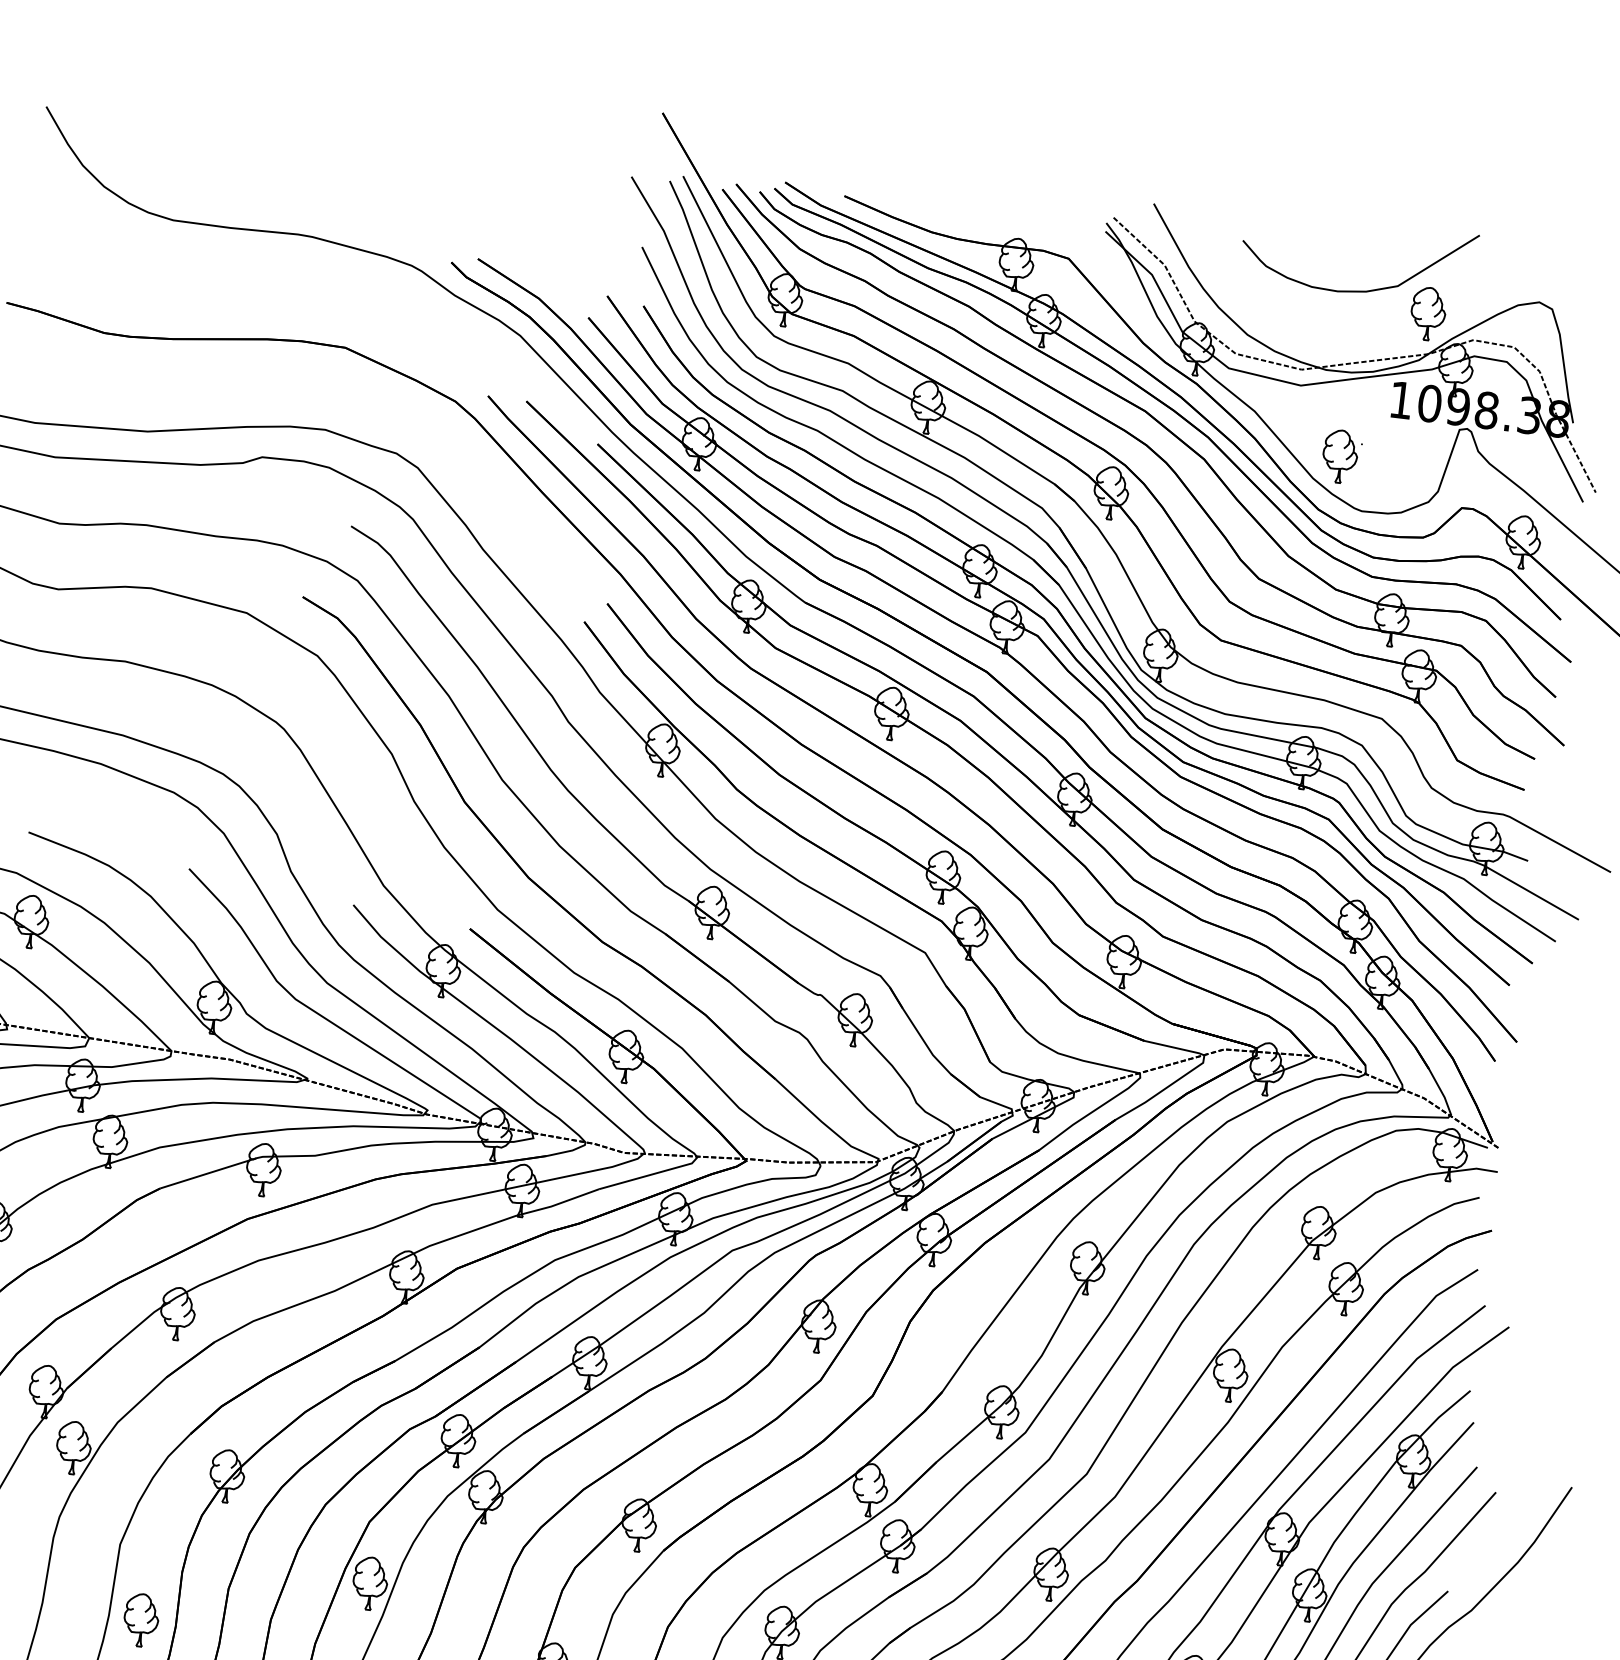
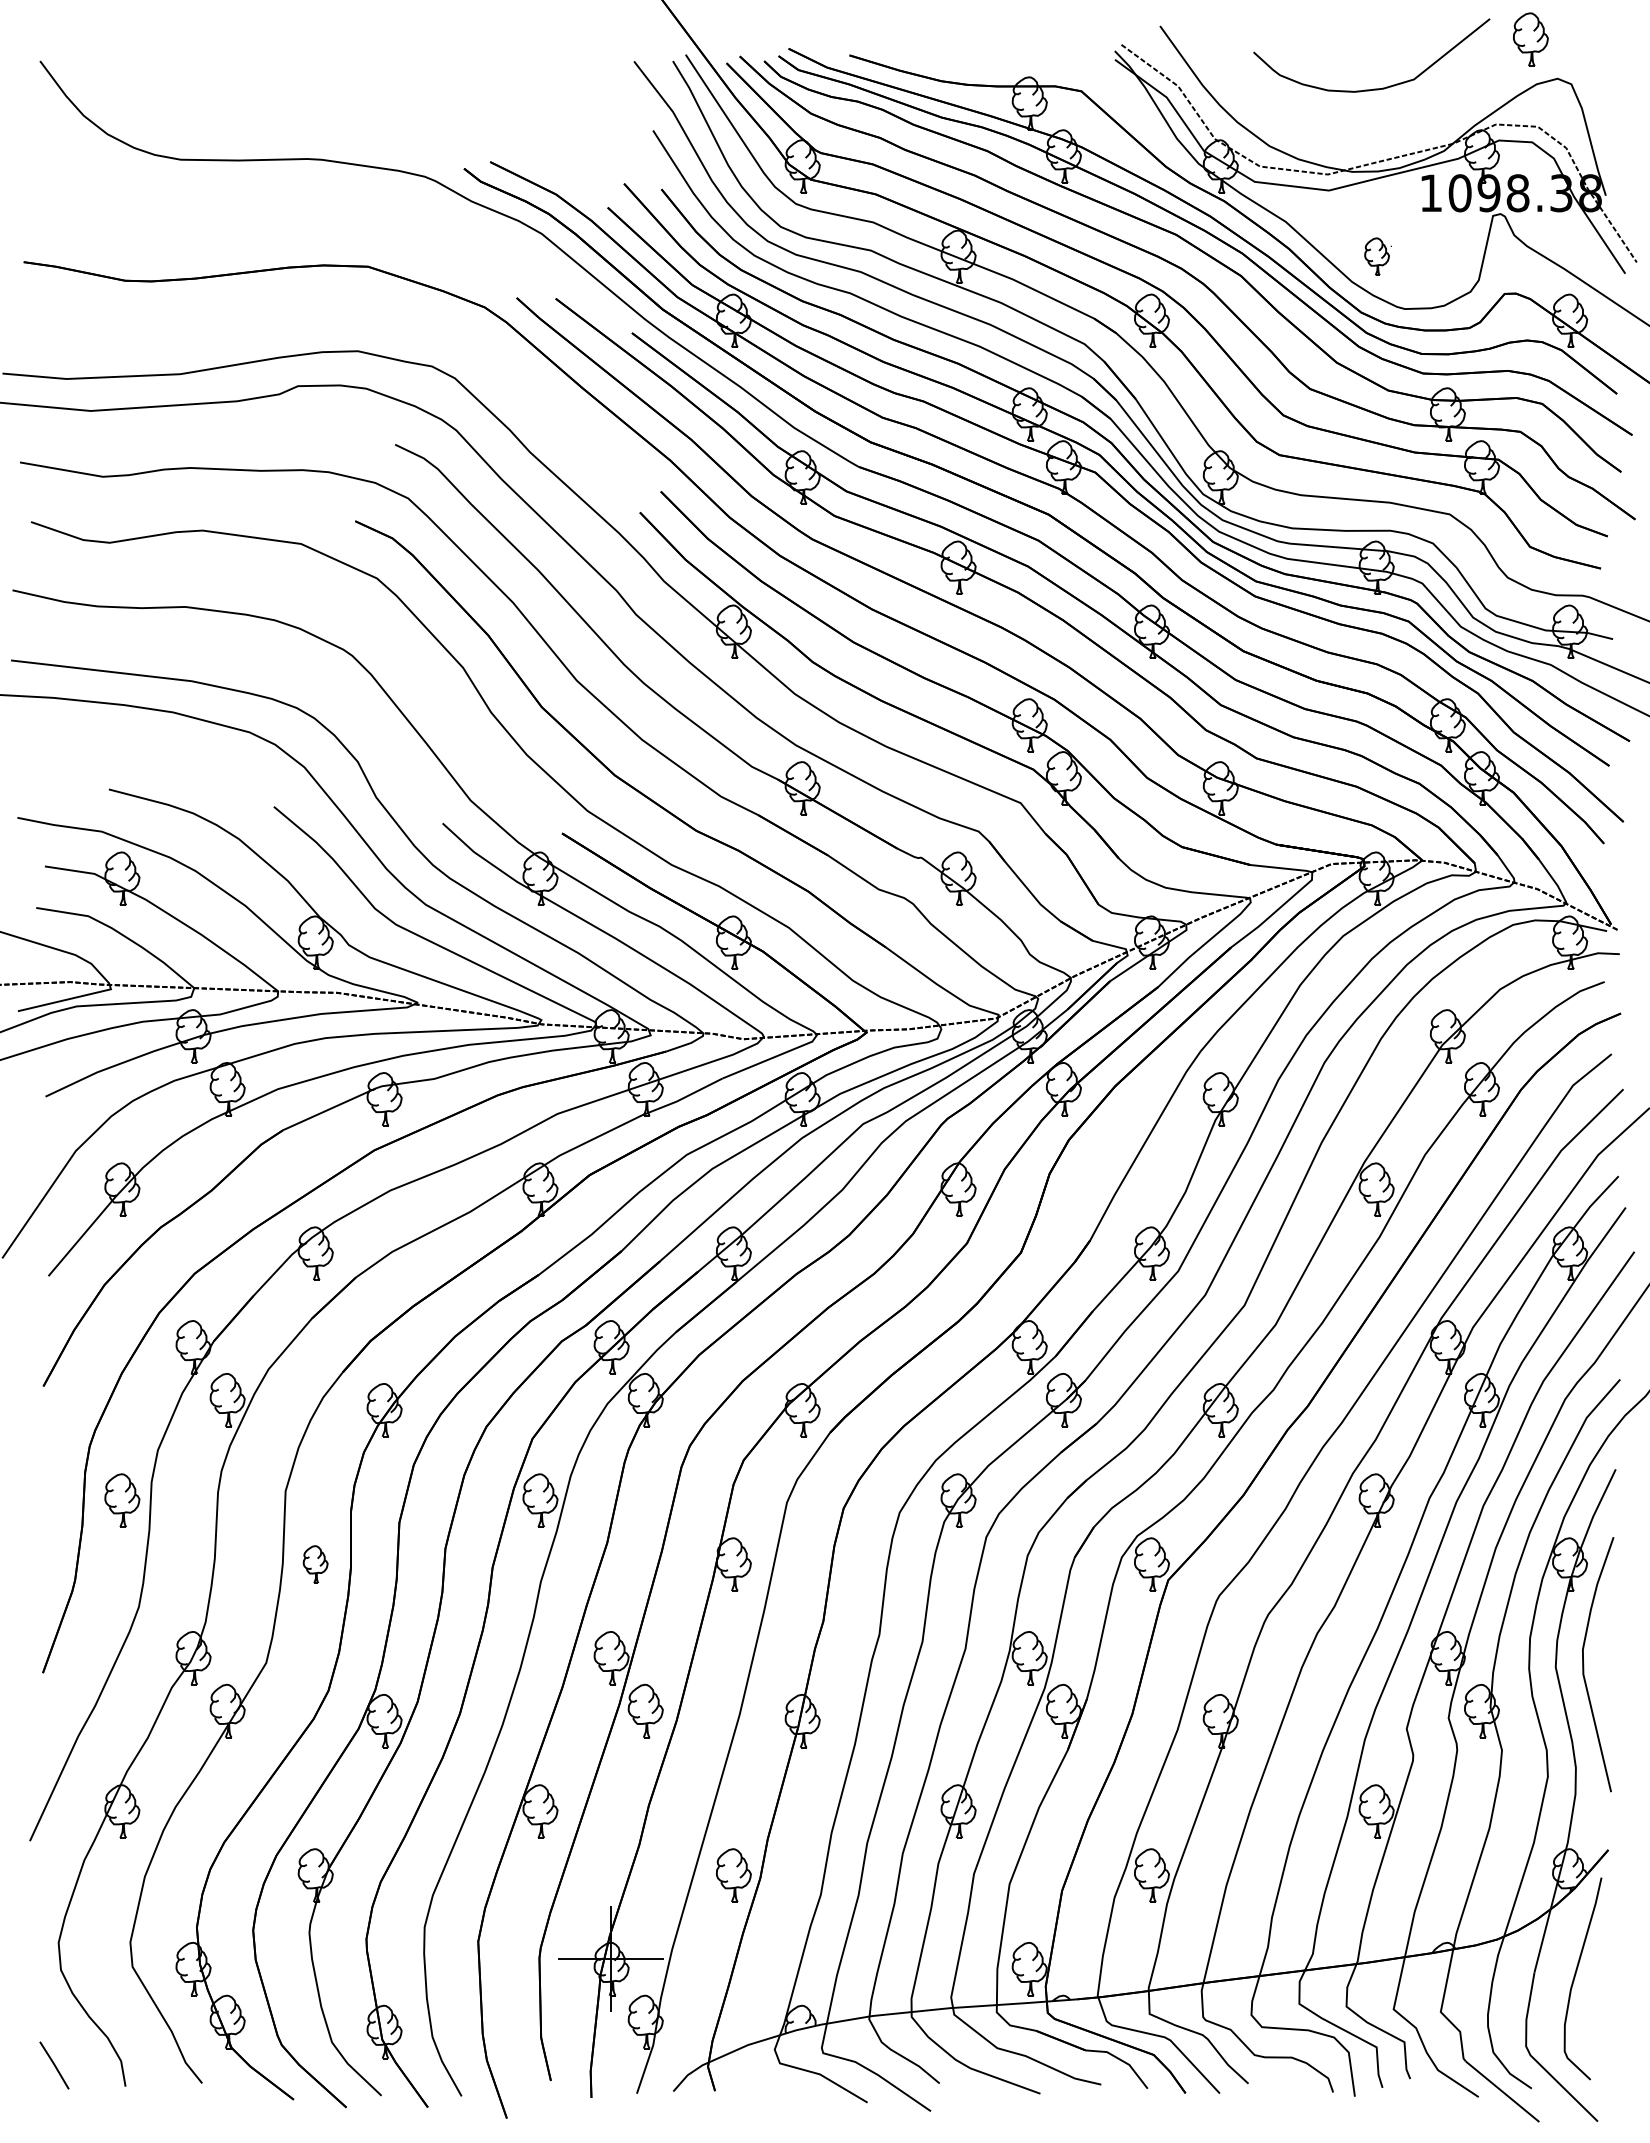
part: (1427, 313) -> (1530, 39), moved
part: (1340, 456) -> (1377, 256), size x0.7
part: (141, 1620) -> (315, 1564), size x0.7

